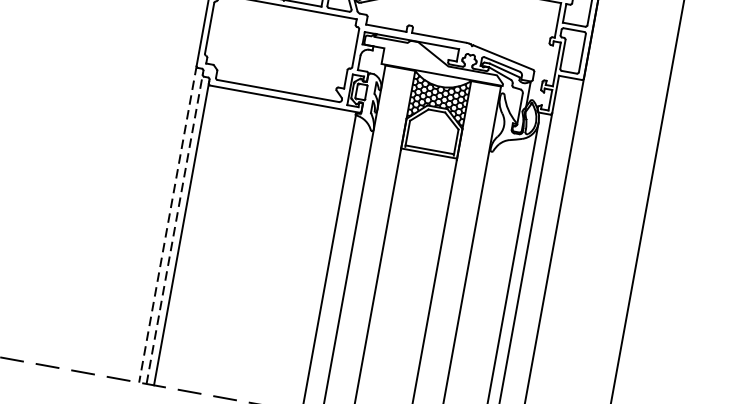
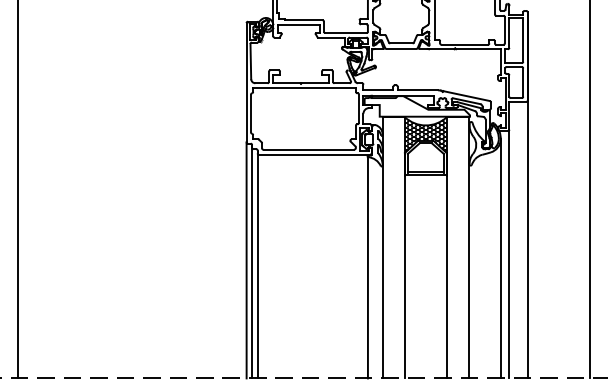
line: (167, 224) -> (246, 260), dashed -> solid
line: (175, 228) -> (252, 262), dashed -> solid

